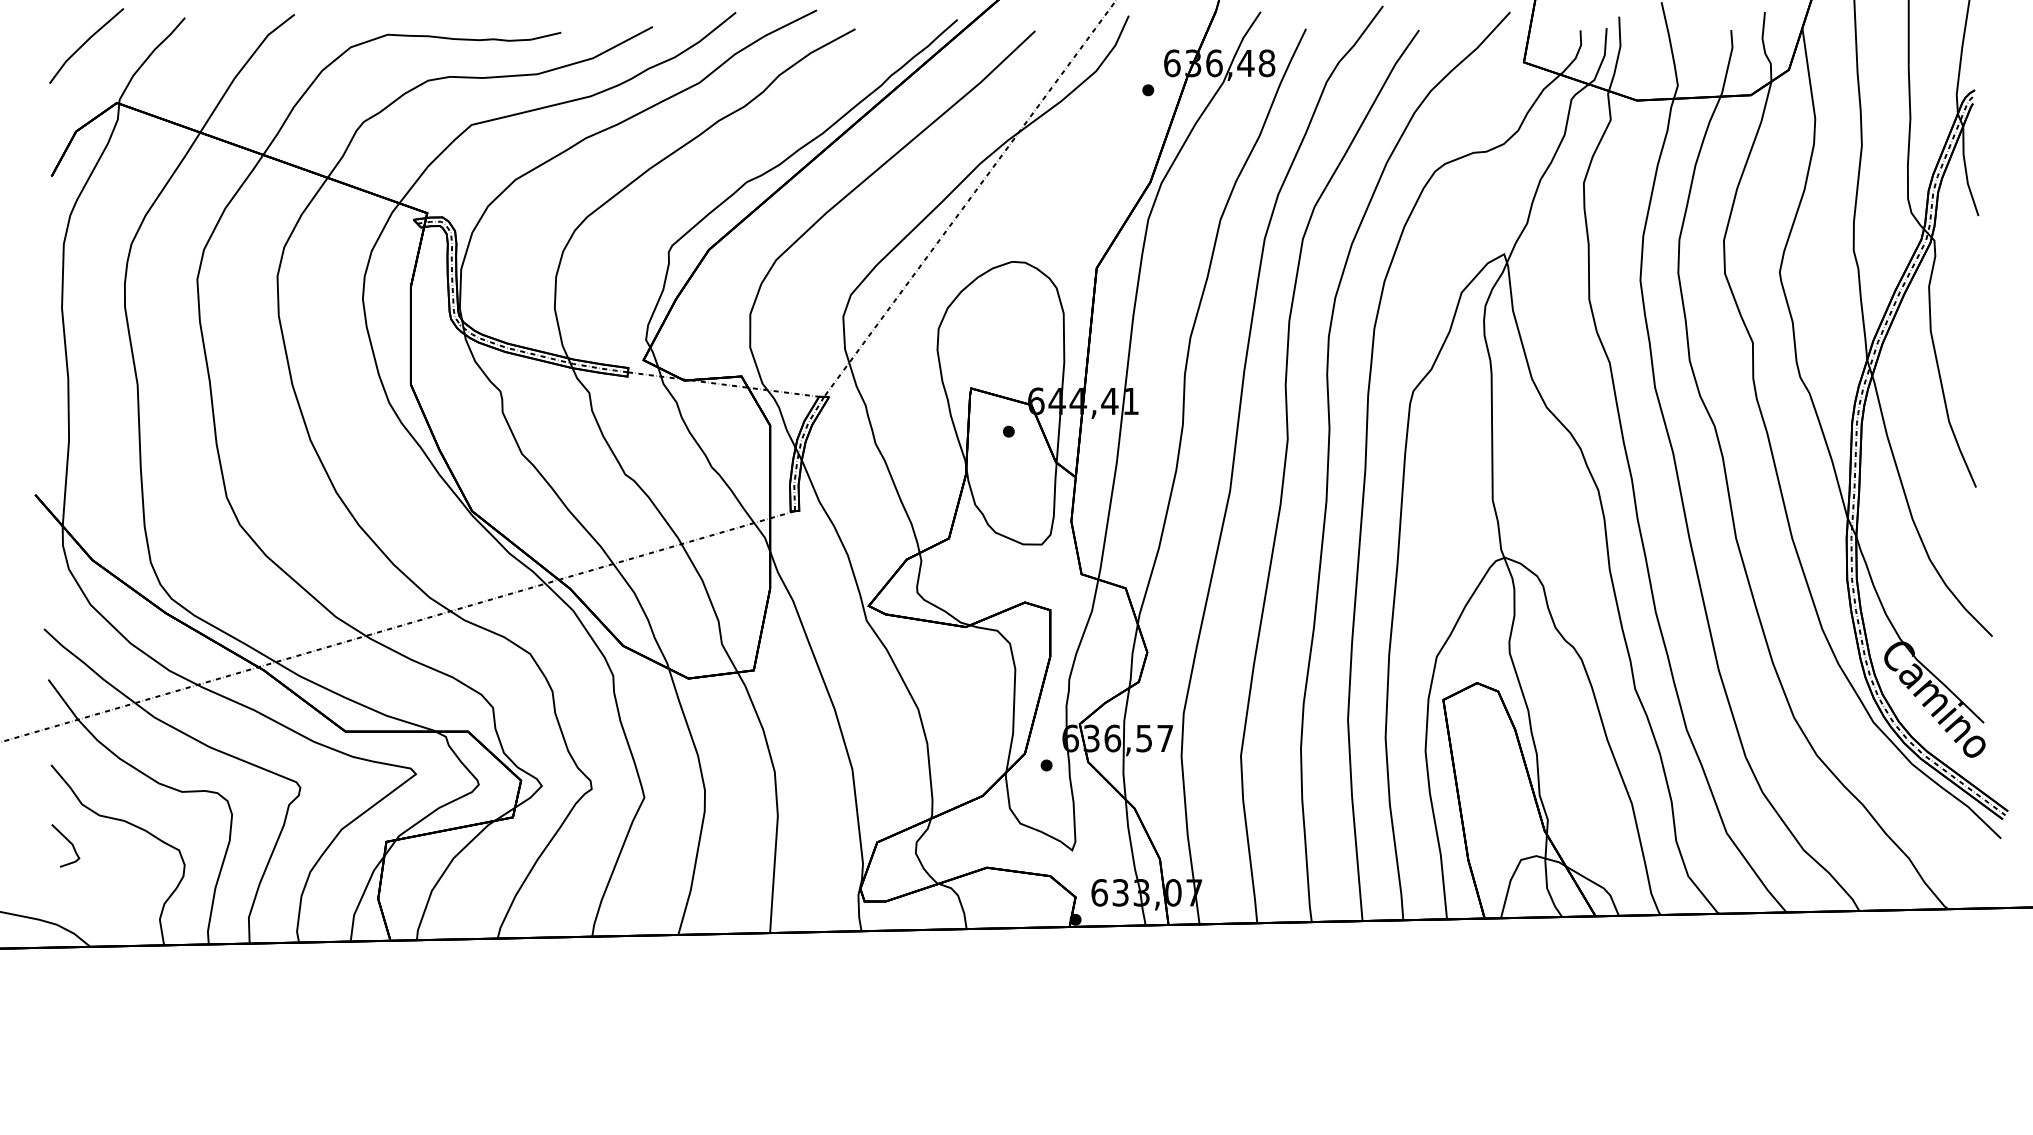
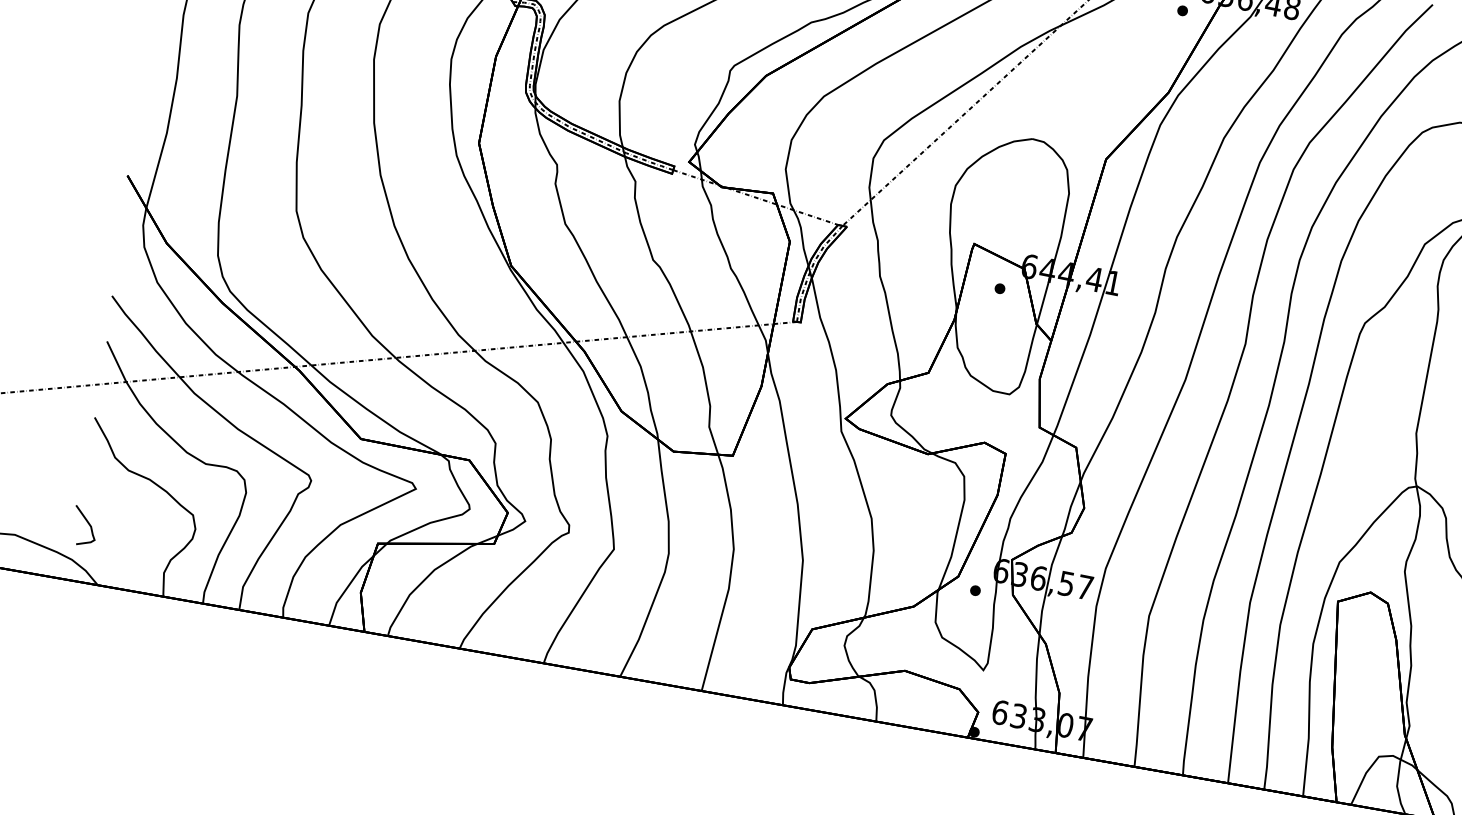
curve: (67, 841) -> (87, 523), moved

